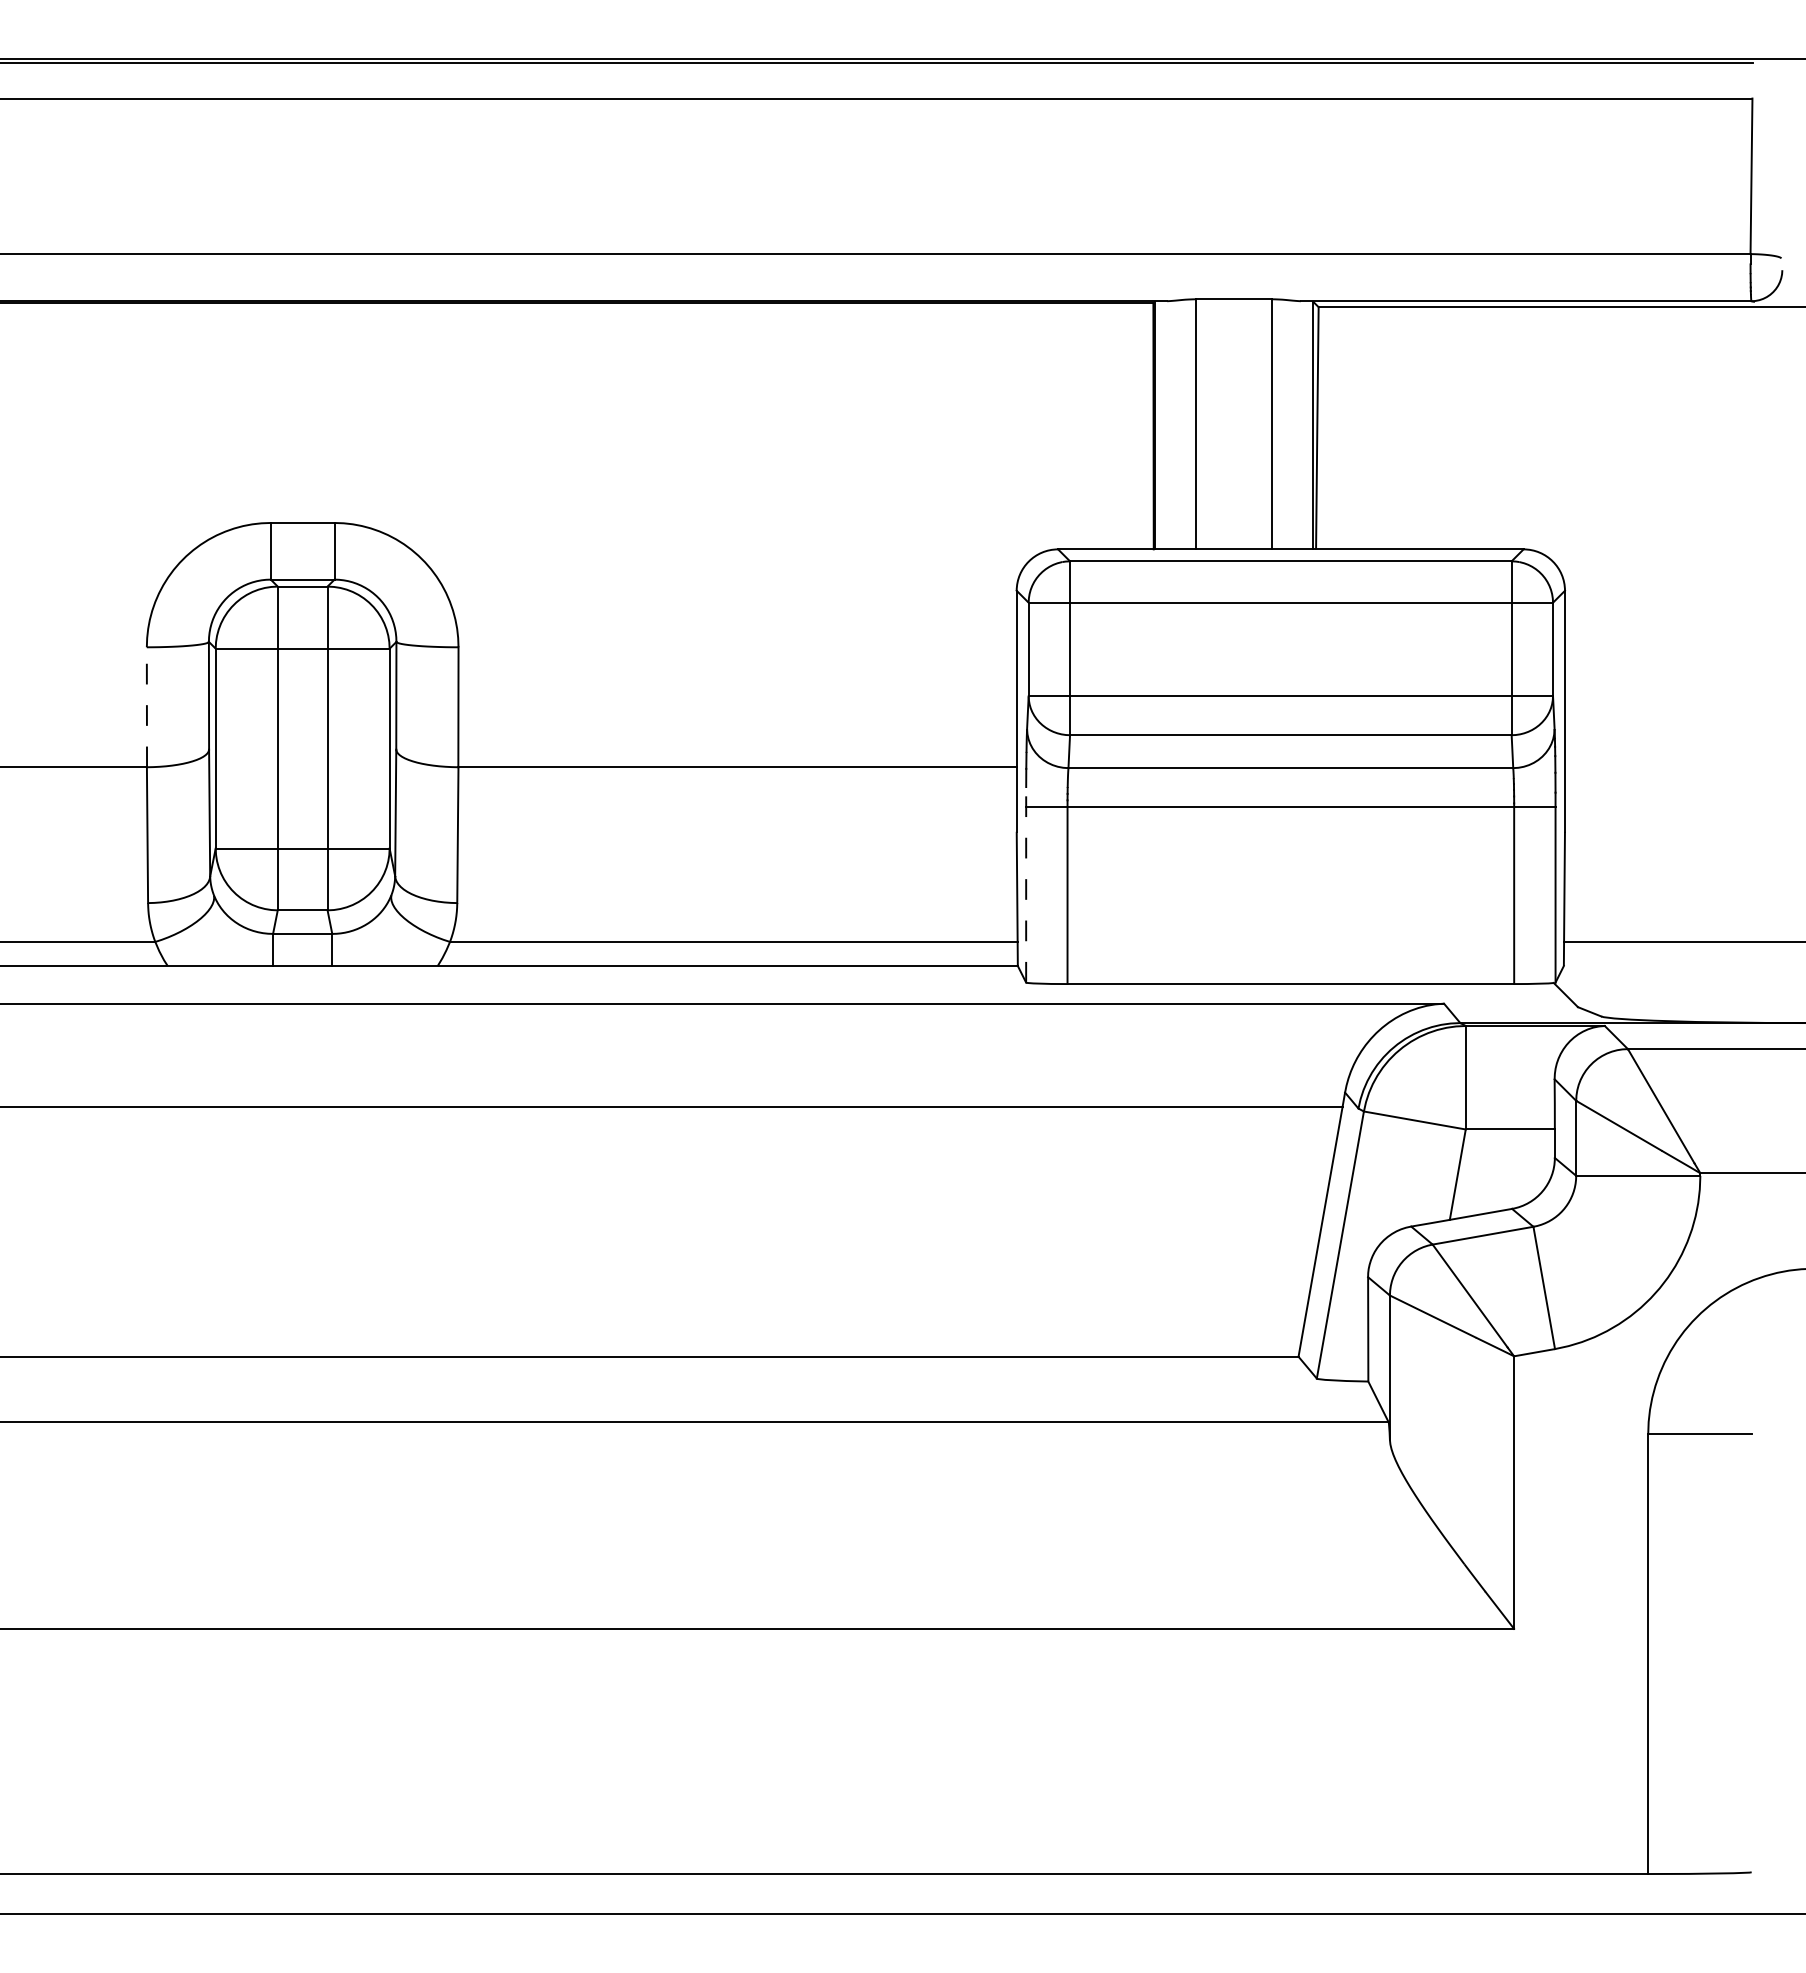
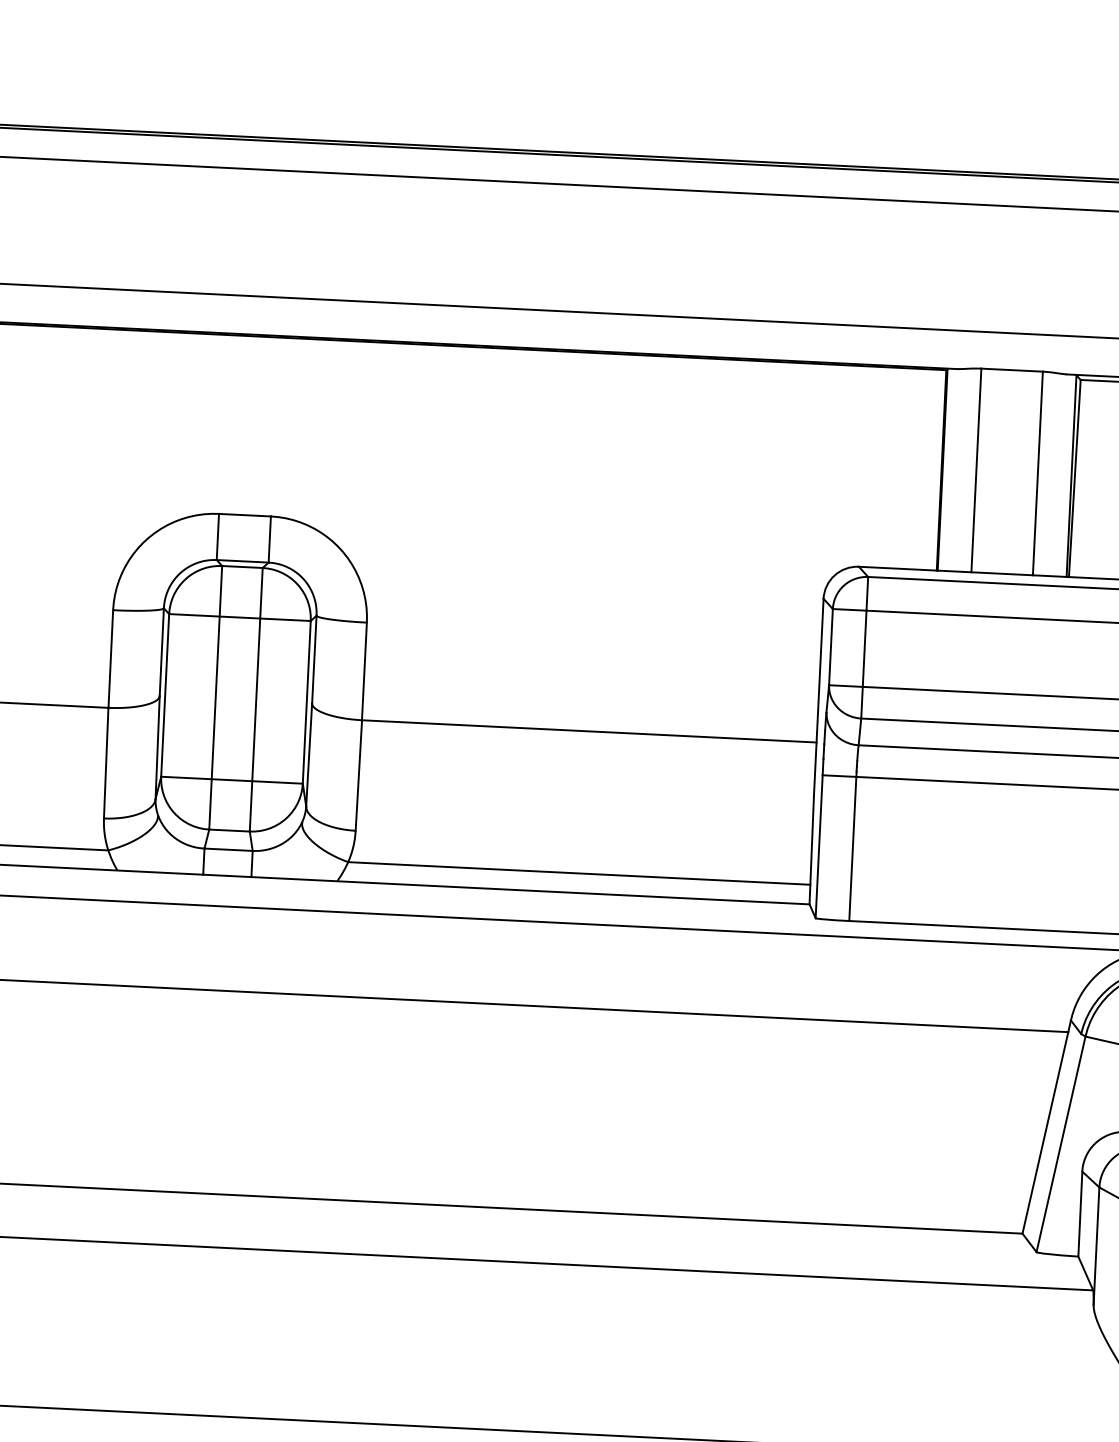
line: (146, 707) -> (110, 659), dashed -> solid
line: (1026, 884) -> (819, 838), dashed -> solid

